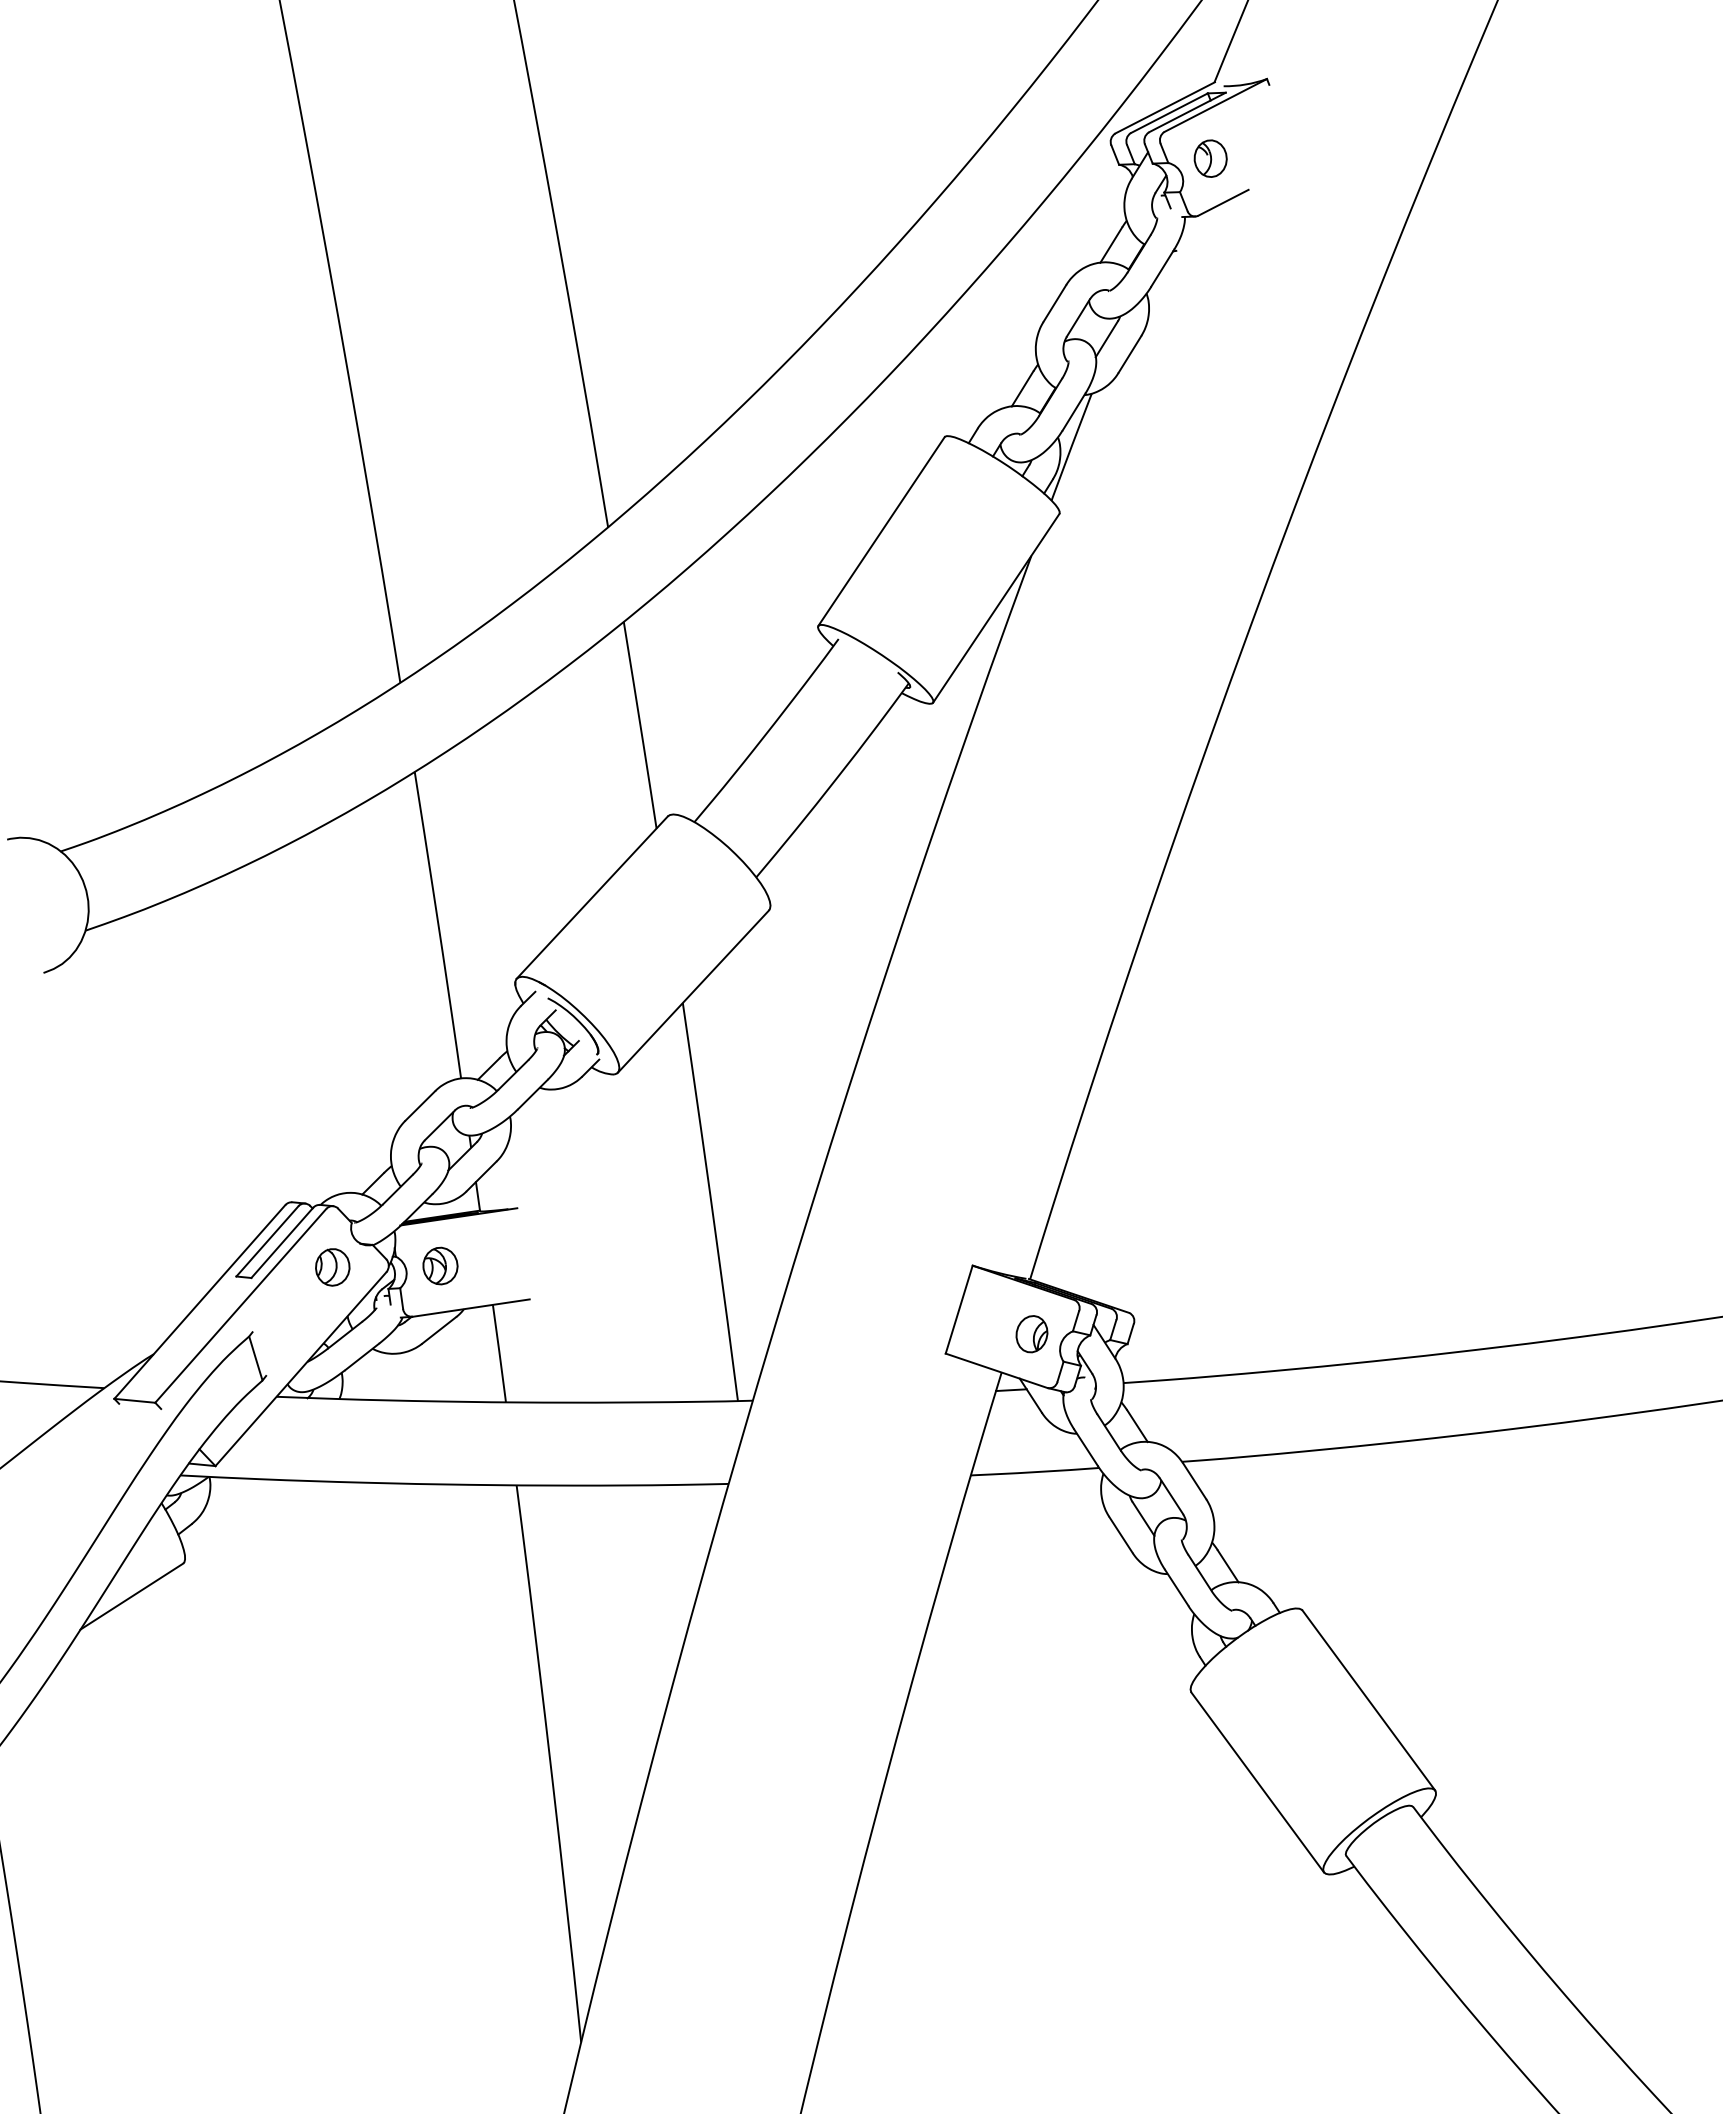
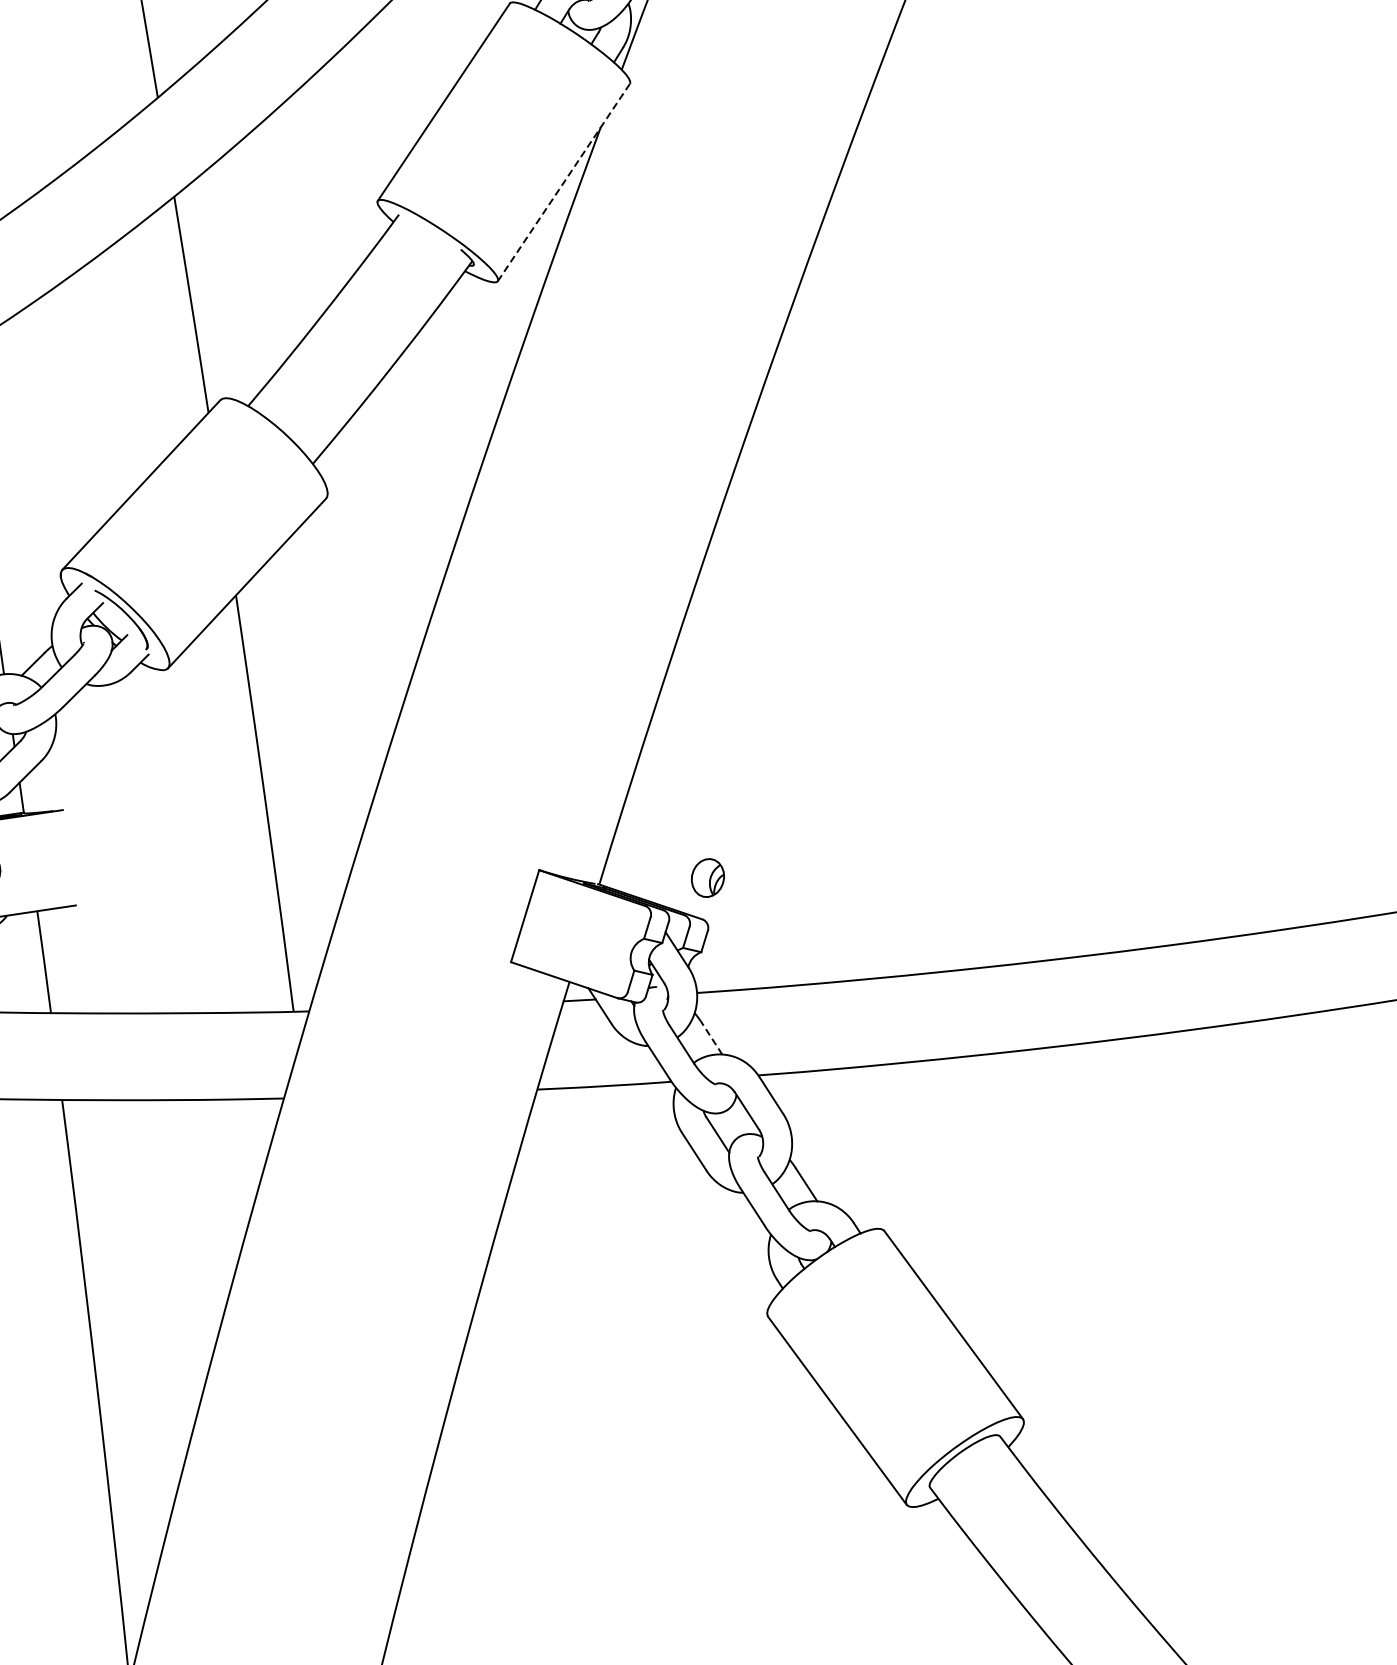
line: (996, 608) -> (564, 182), solid -> dashed
part: (1031, 1334) -> (707, 878), moved
line: (1137, 1426) -> (711, 1038), solid -> dashed

